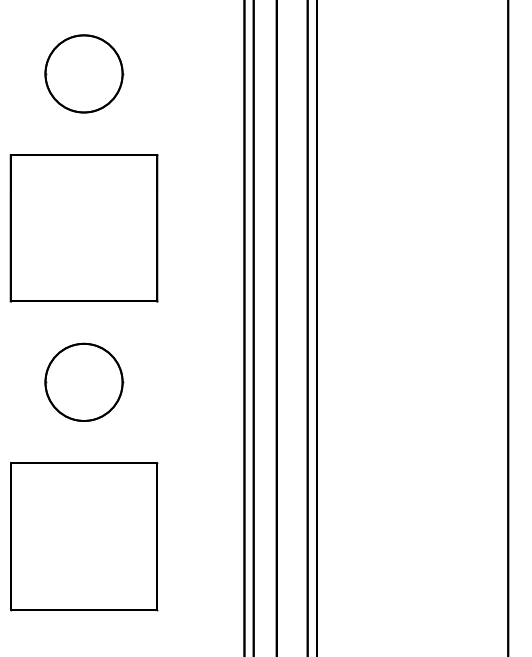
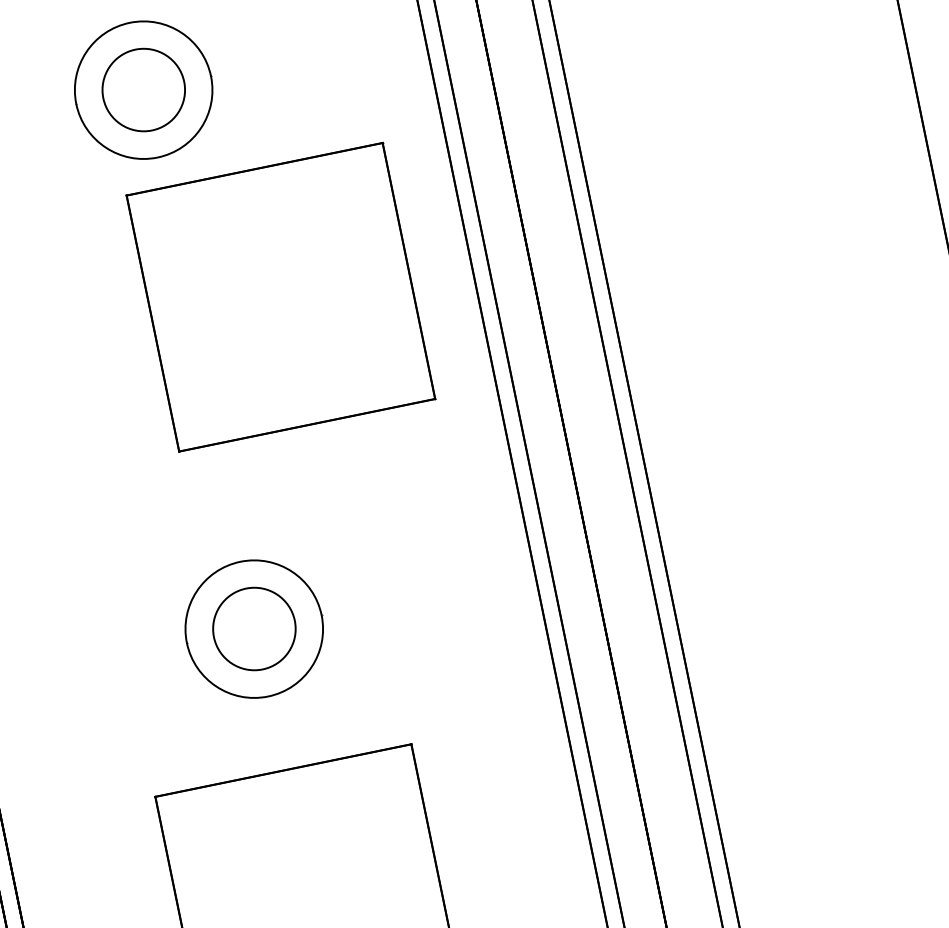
circle: (83, 73) -> (142, 89), size x0.6
part: (83, 228) -> (280, 298), moved
circle: (83, 381) -> (253, 627), size x0.6

